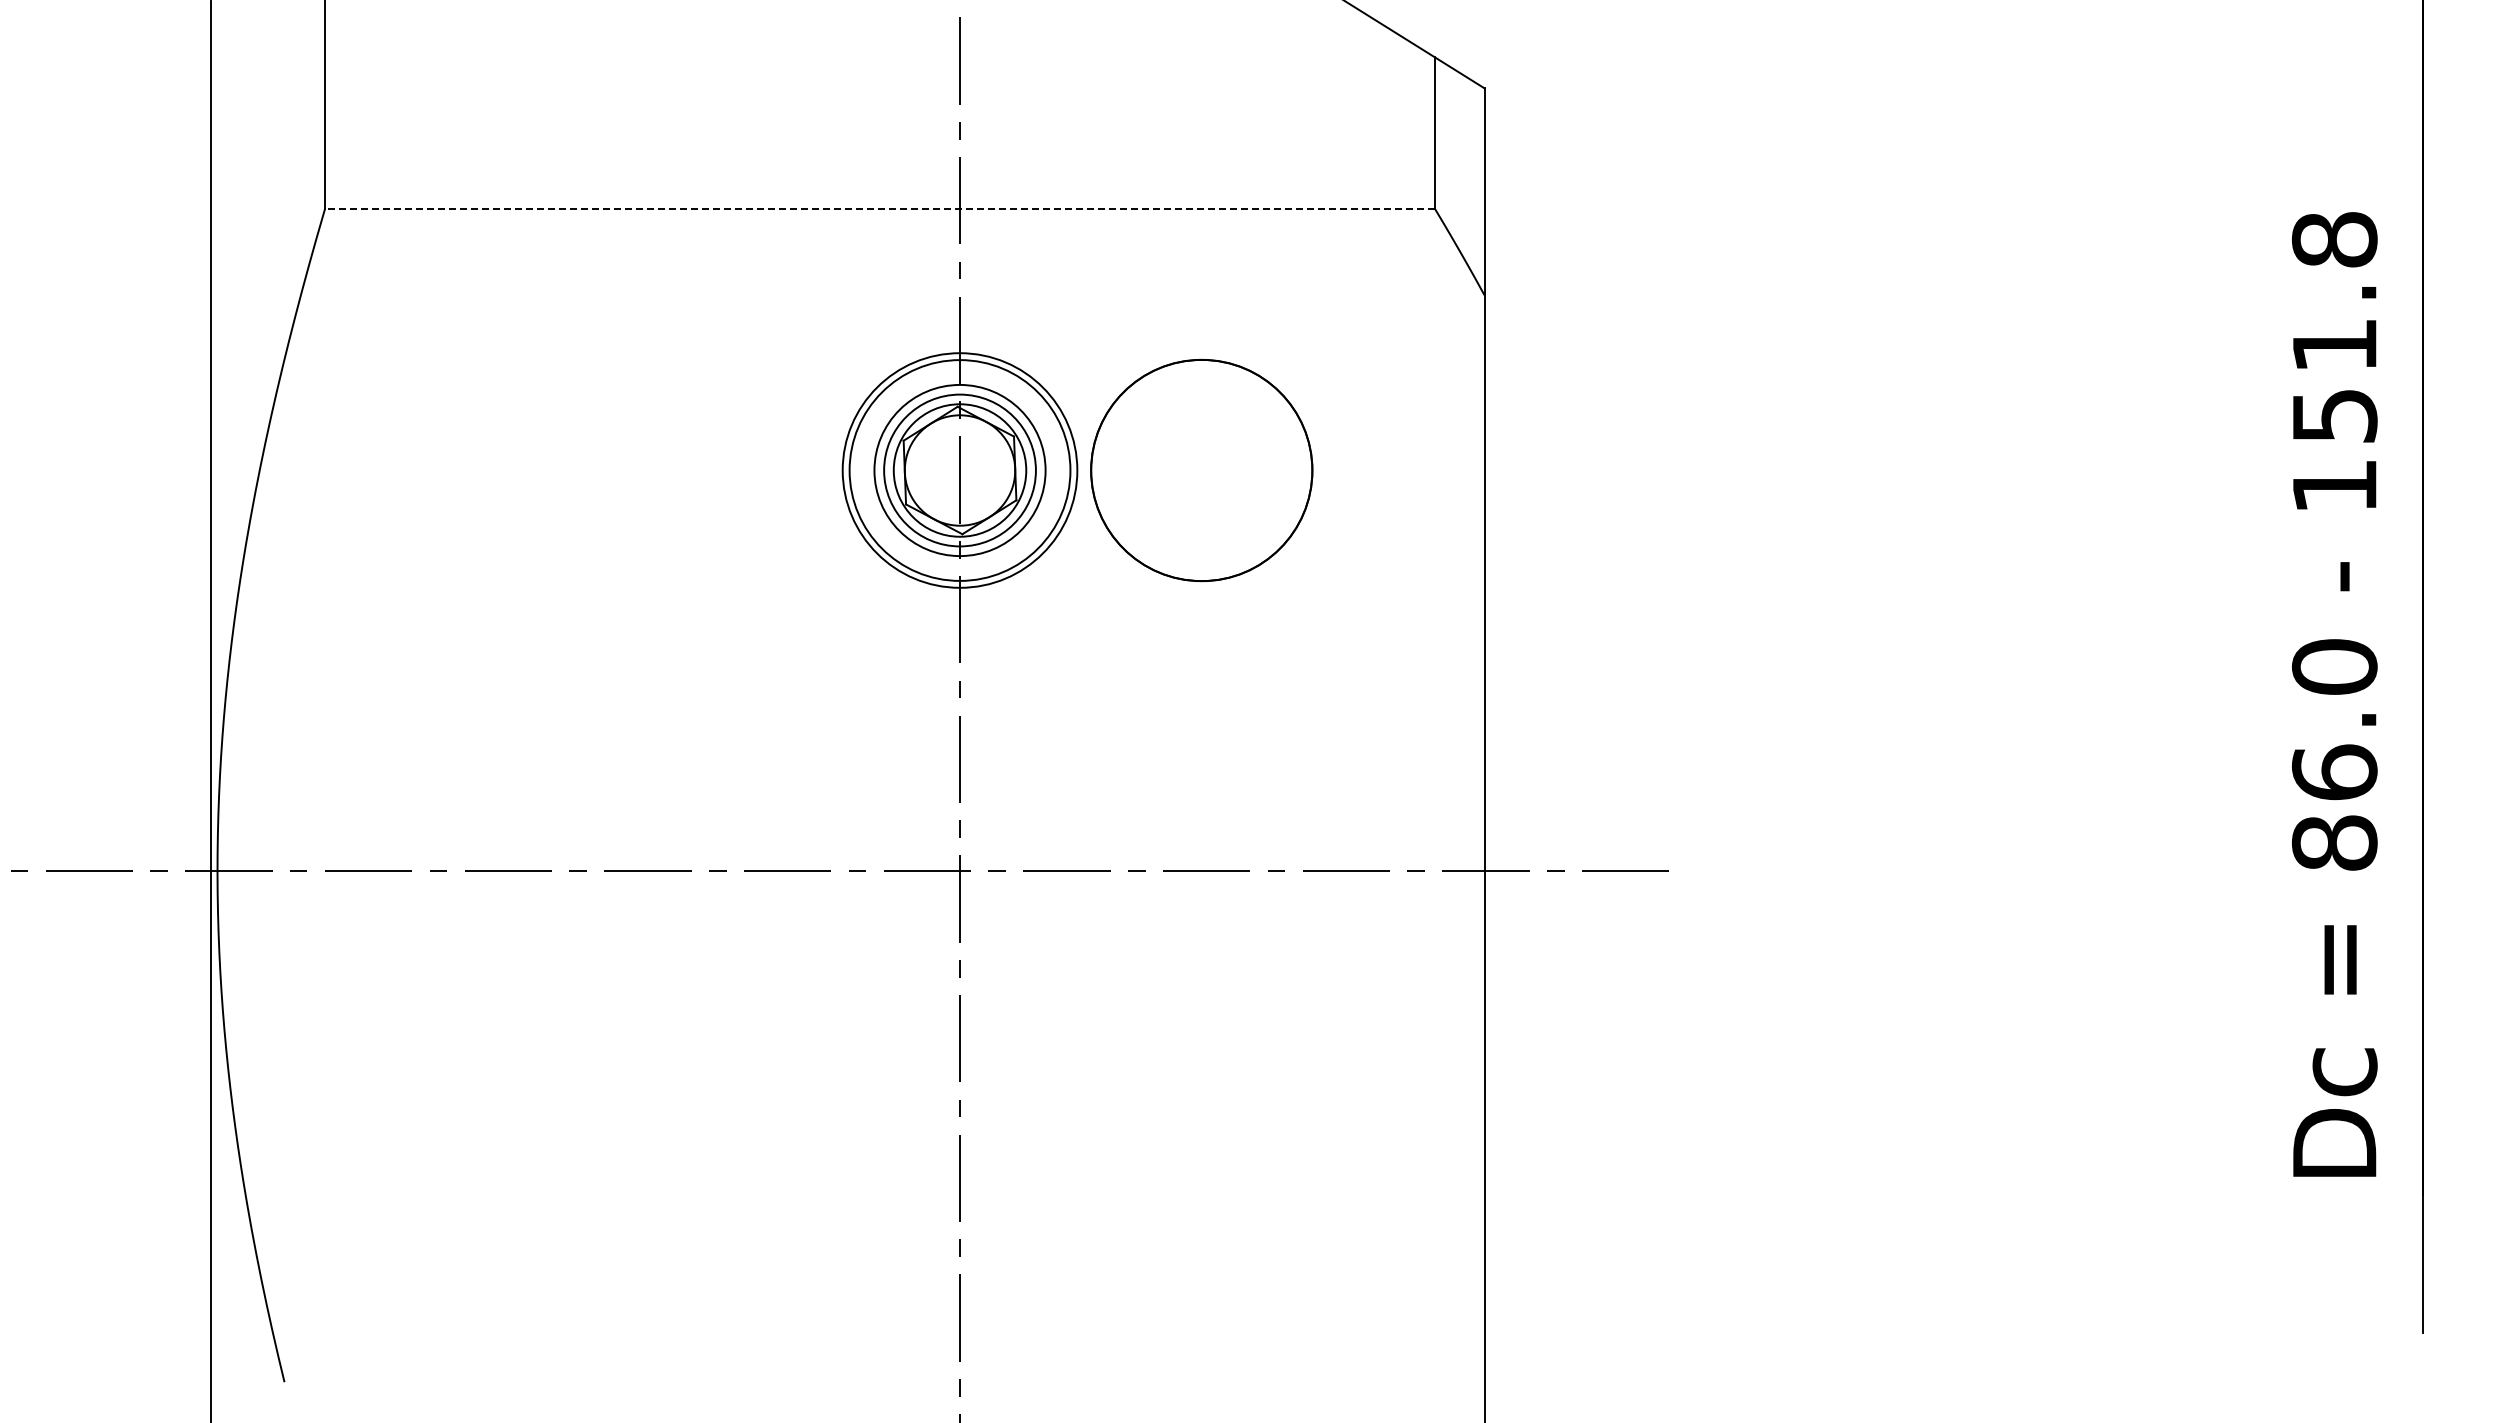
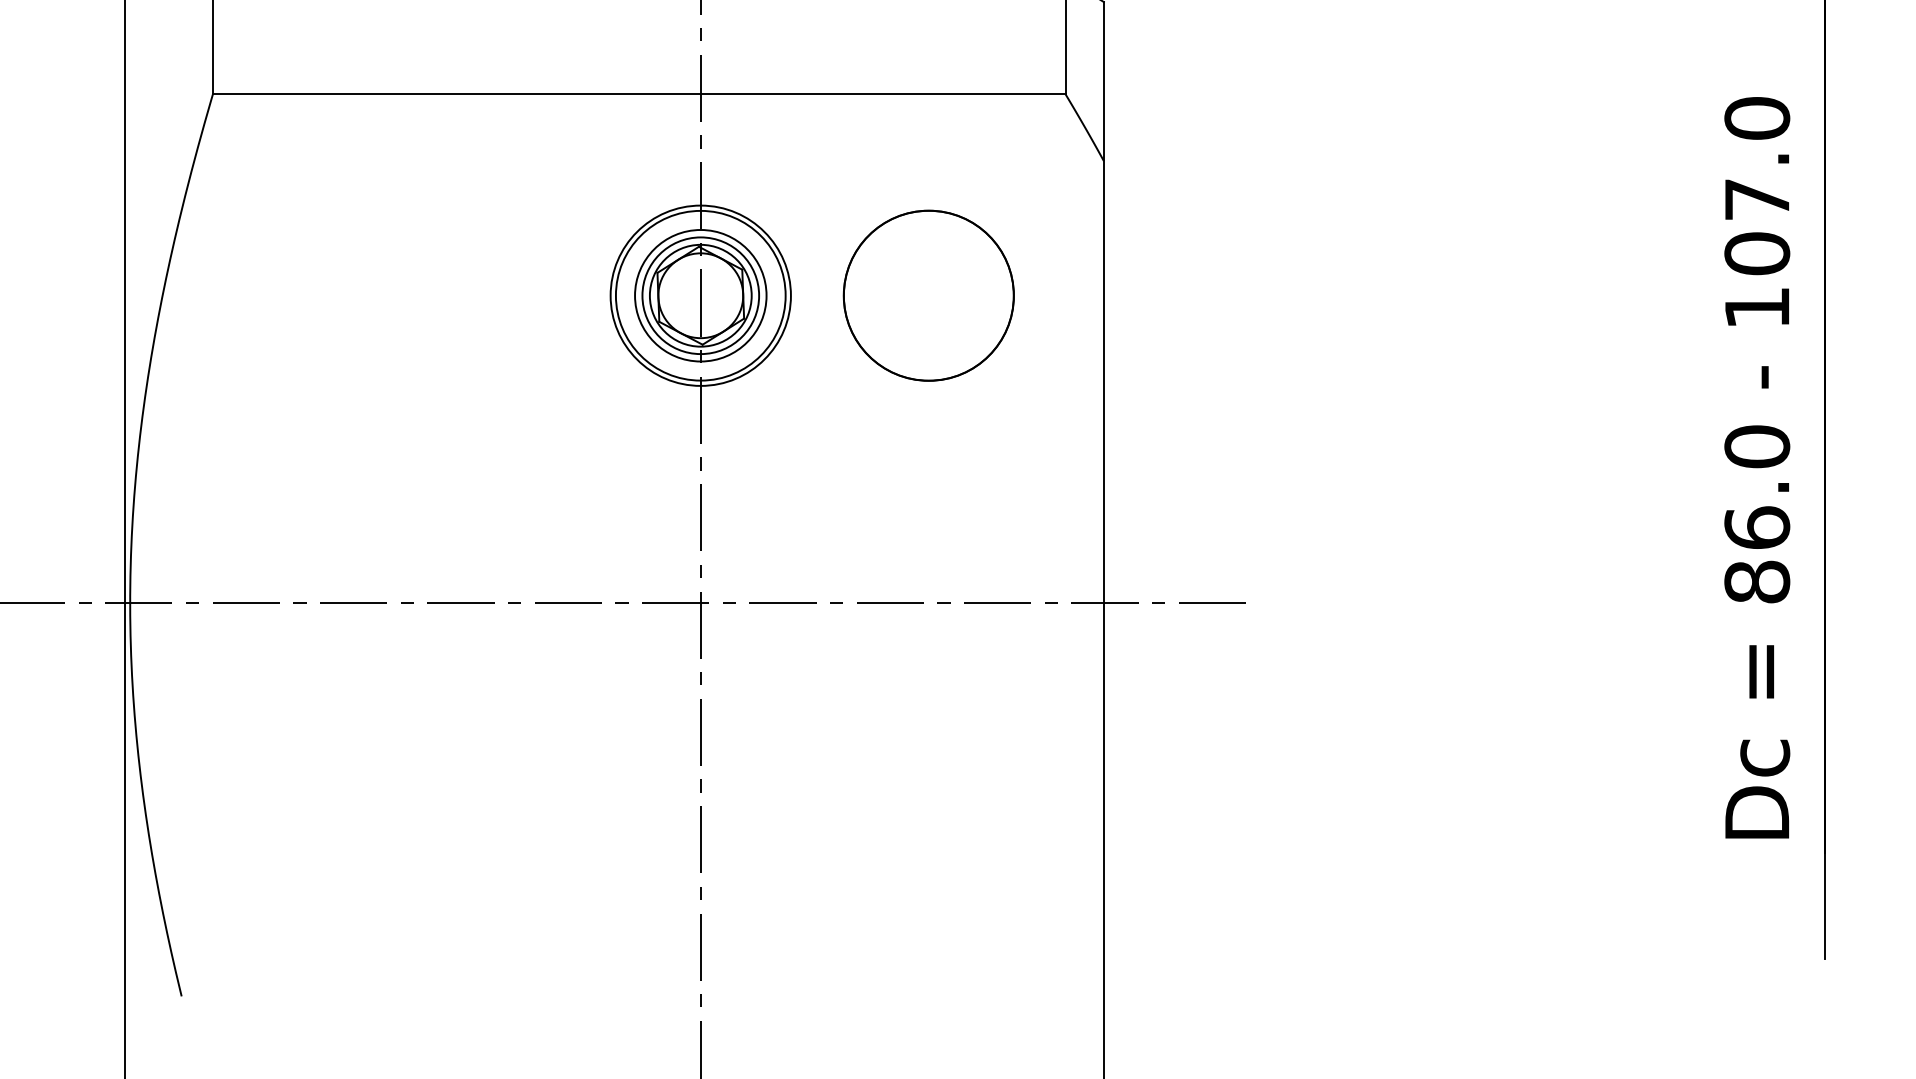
line: (879, 208) -> (638, 94), dashed -> solid
text: (2334, 327) -> (1757, 185), 151.8 -> 107.0
circle: (1201, 470) -> (928, 295), moved

